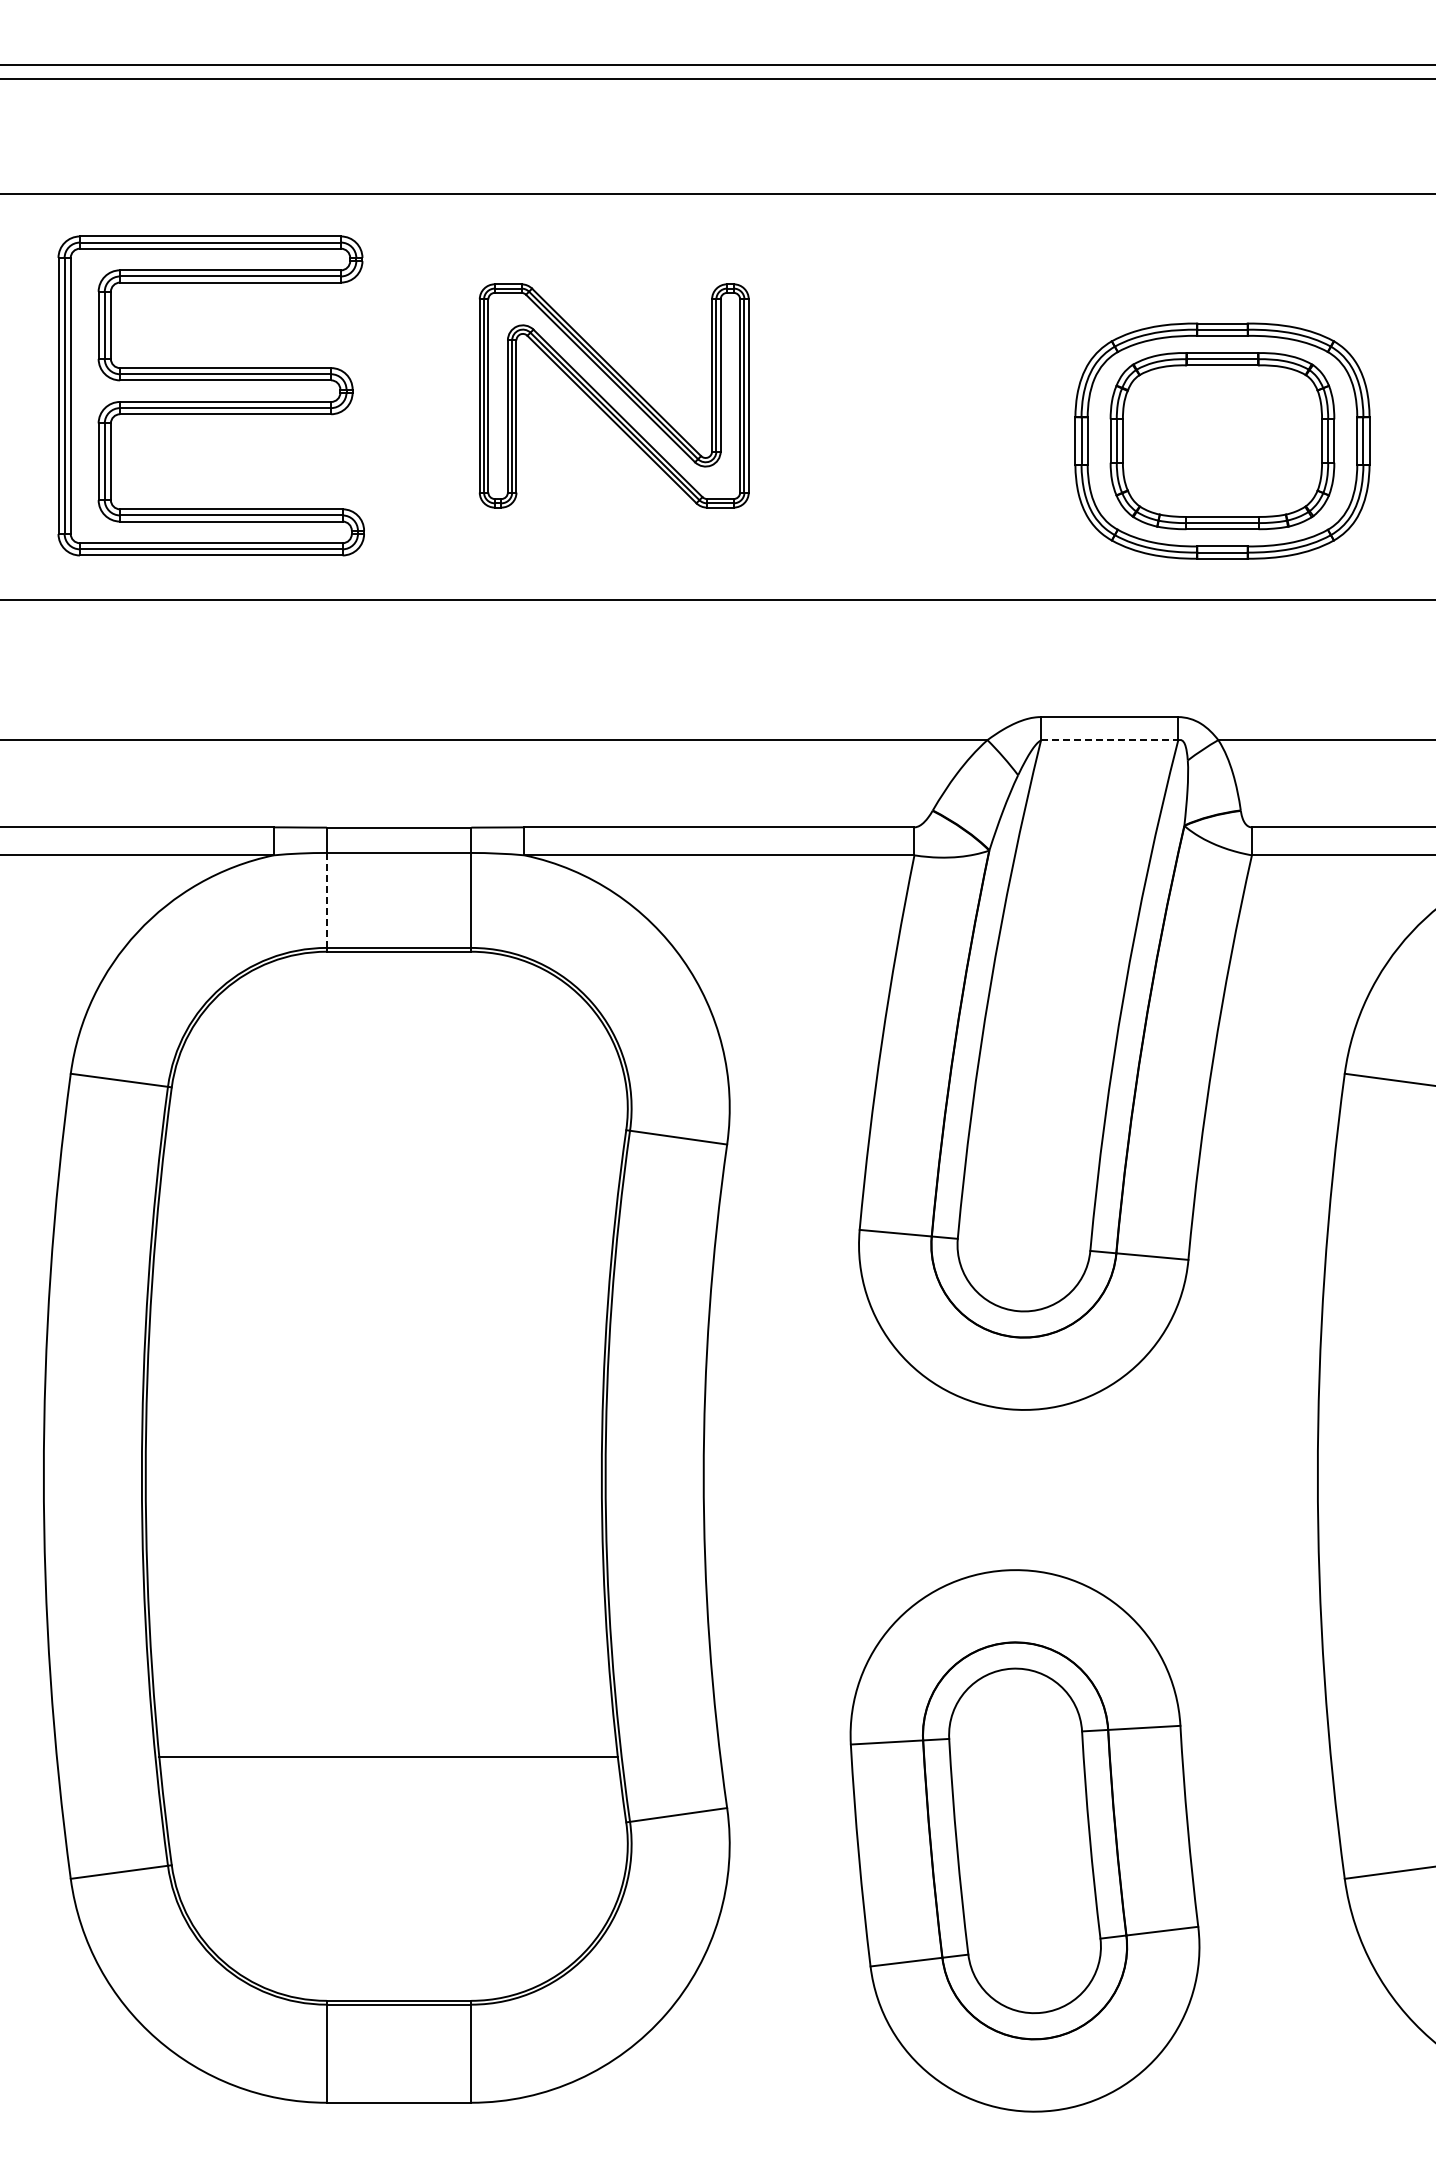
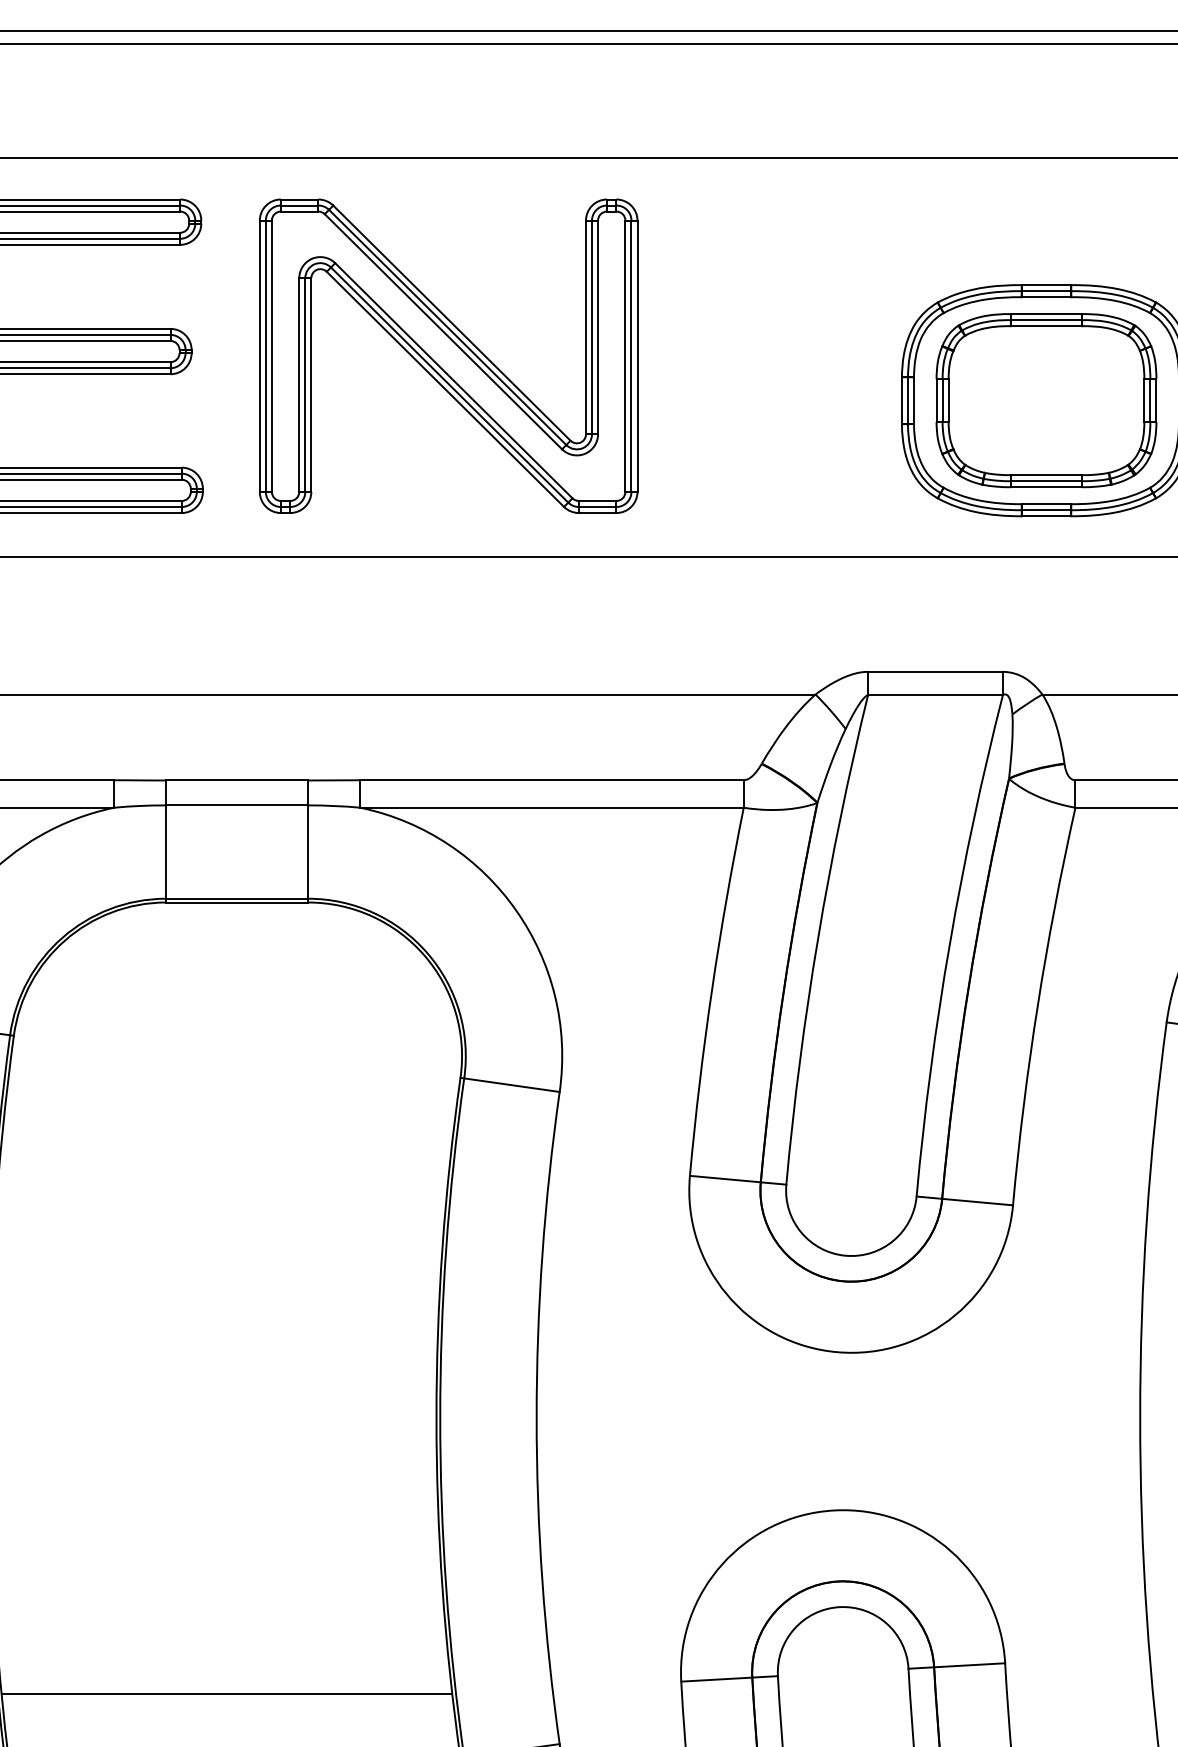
part: (614, 395) -> (448, 355), size x1.43
line: (1109, 740) -> (935, 694), dashed -> solid
line: (326, 900) -> (165, 852), dashed -> solid

